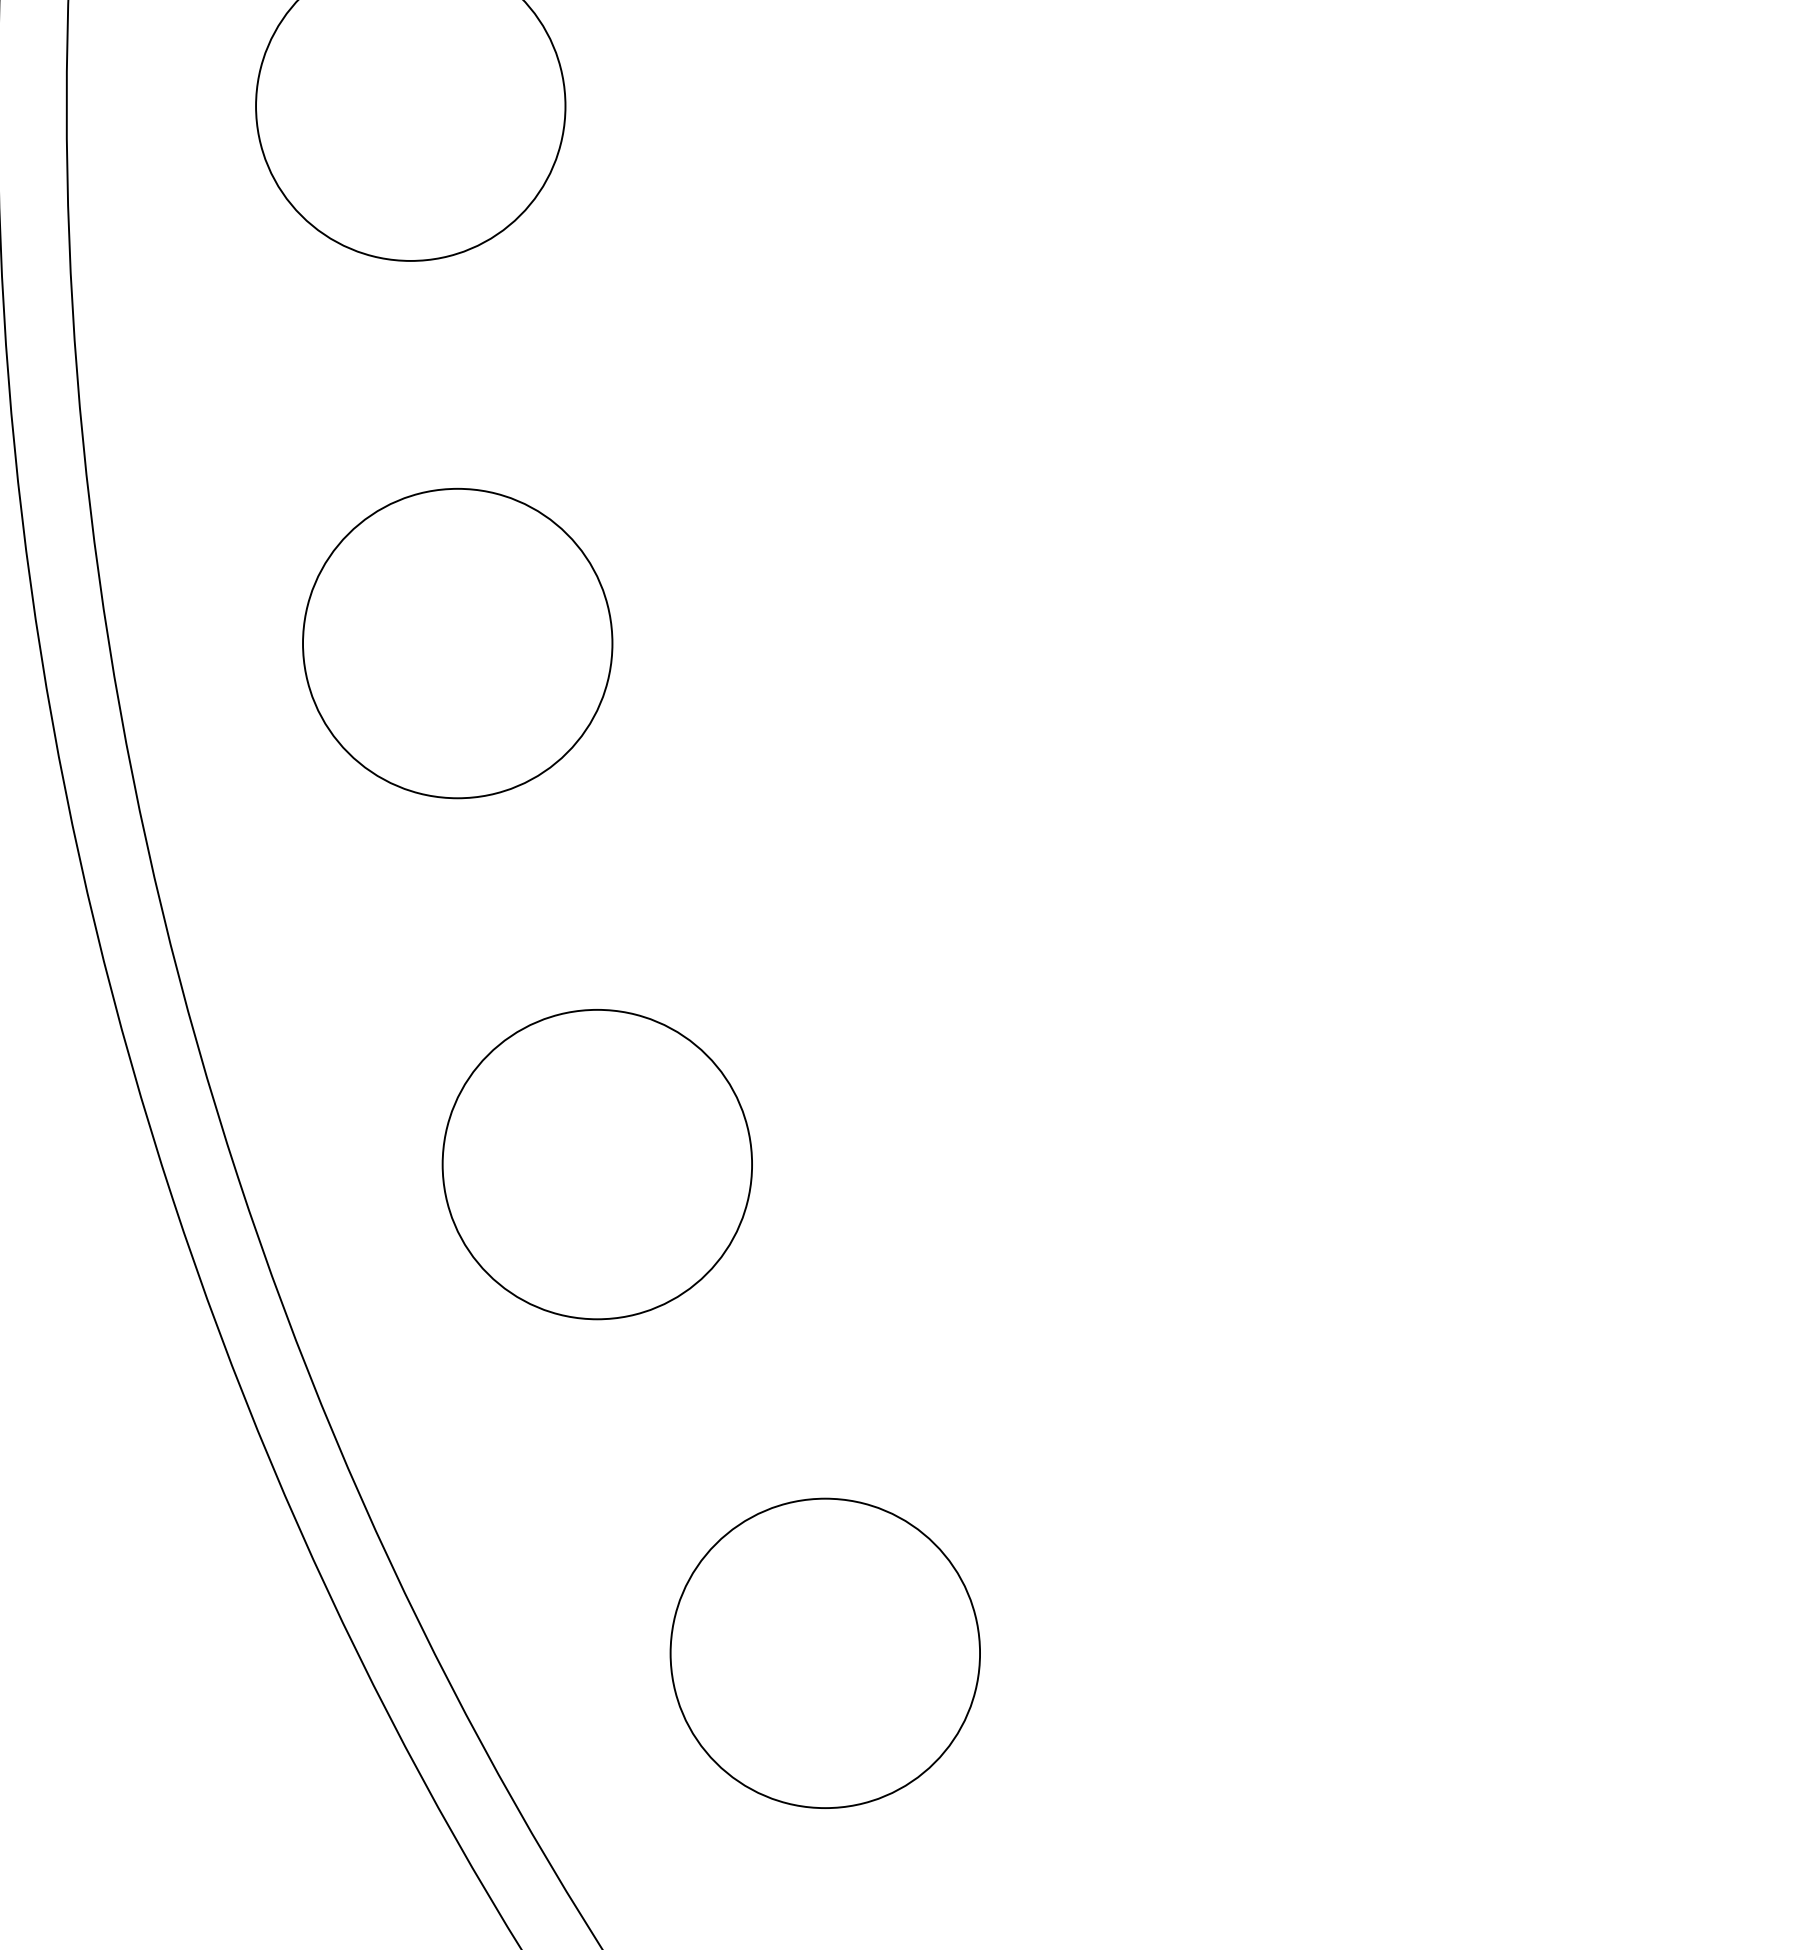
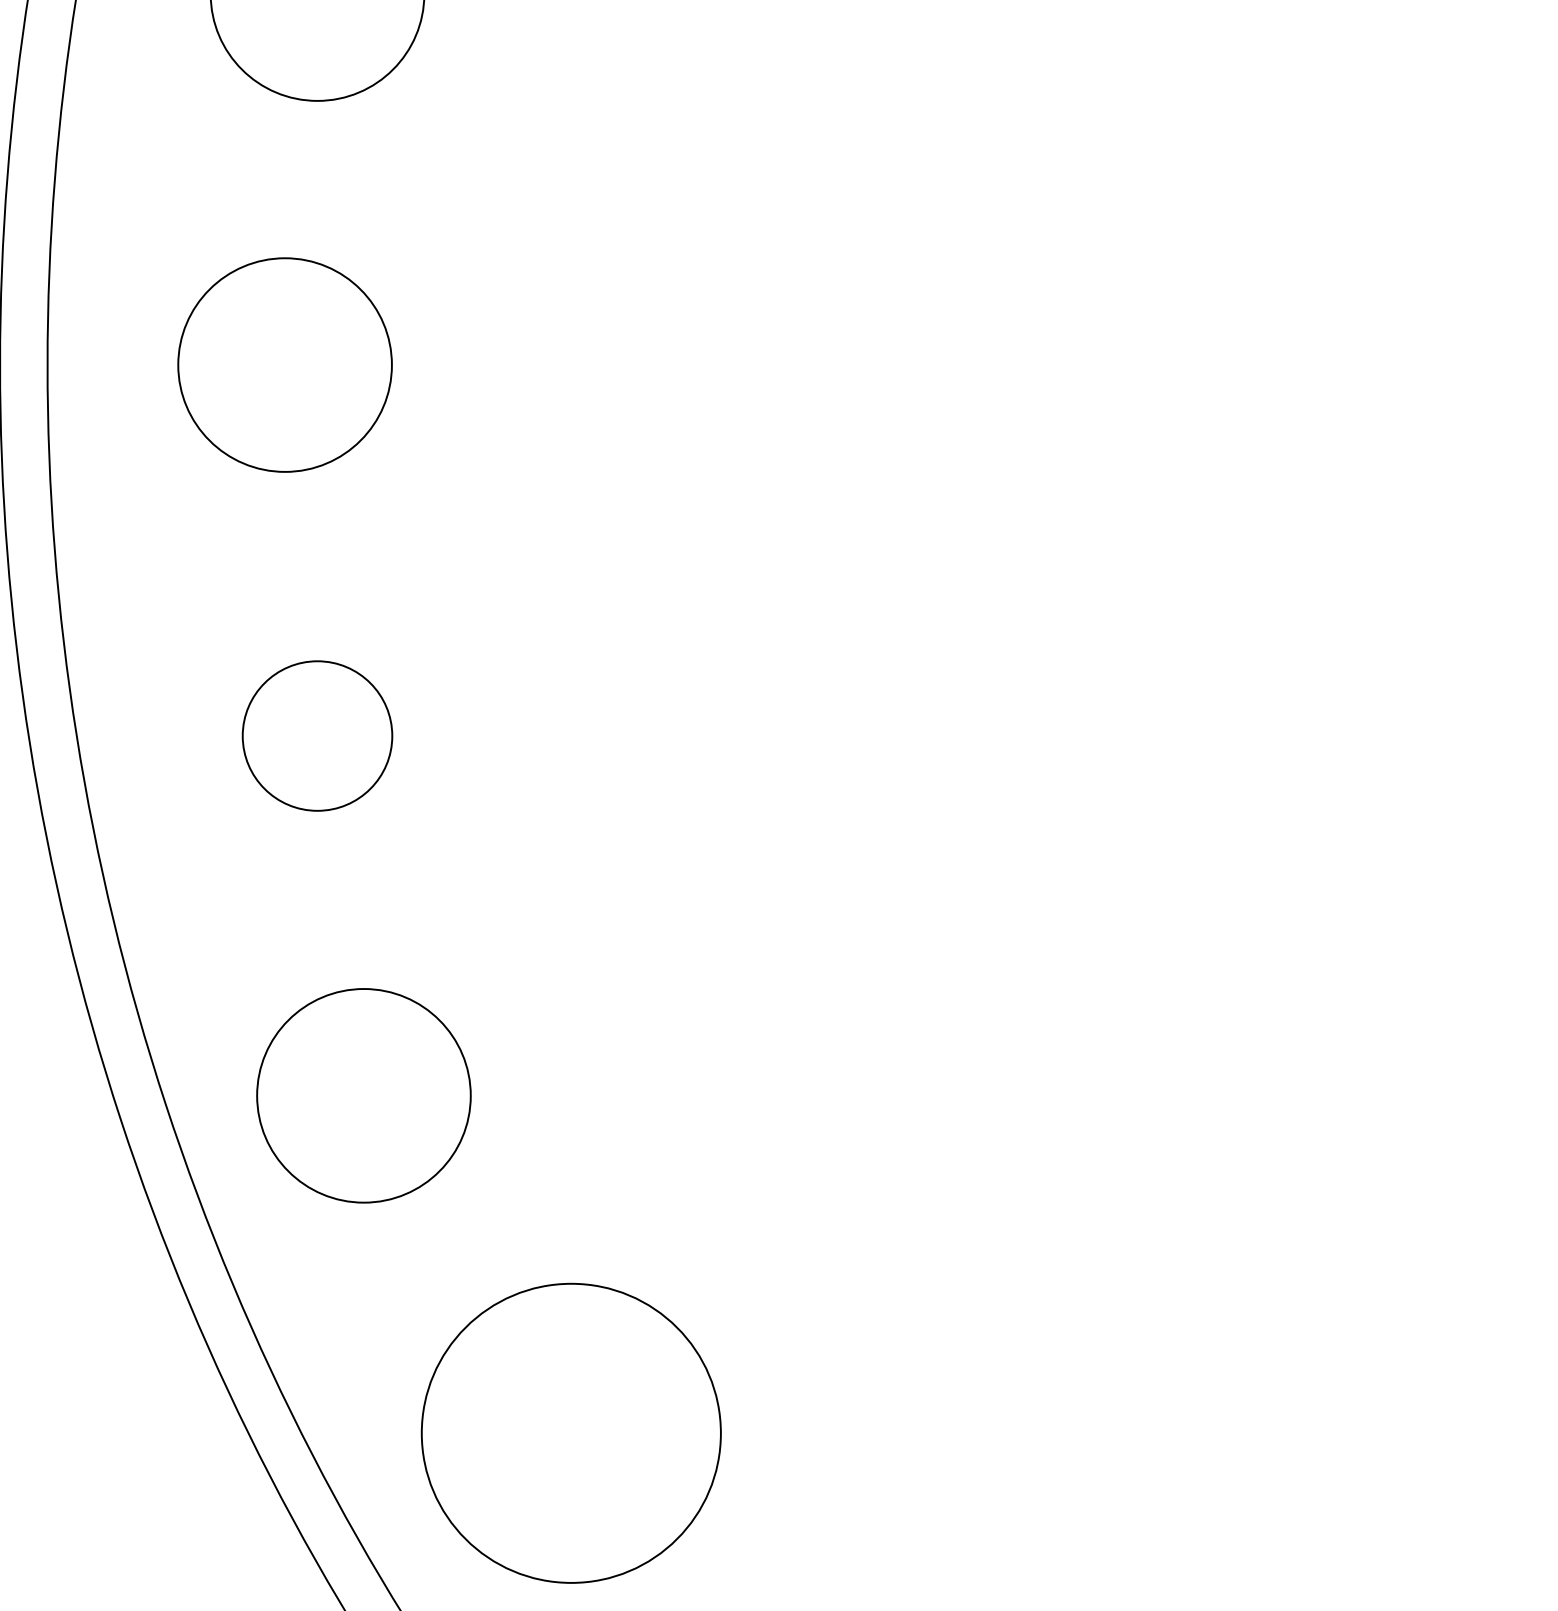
circle: (457, 642) -> (317, 735), size x0.7
circle: (596, 1164) -> (363, 1095), moved
circle: (825, 1653) -> (571, 1433), size x1.4

